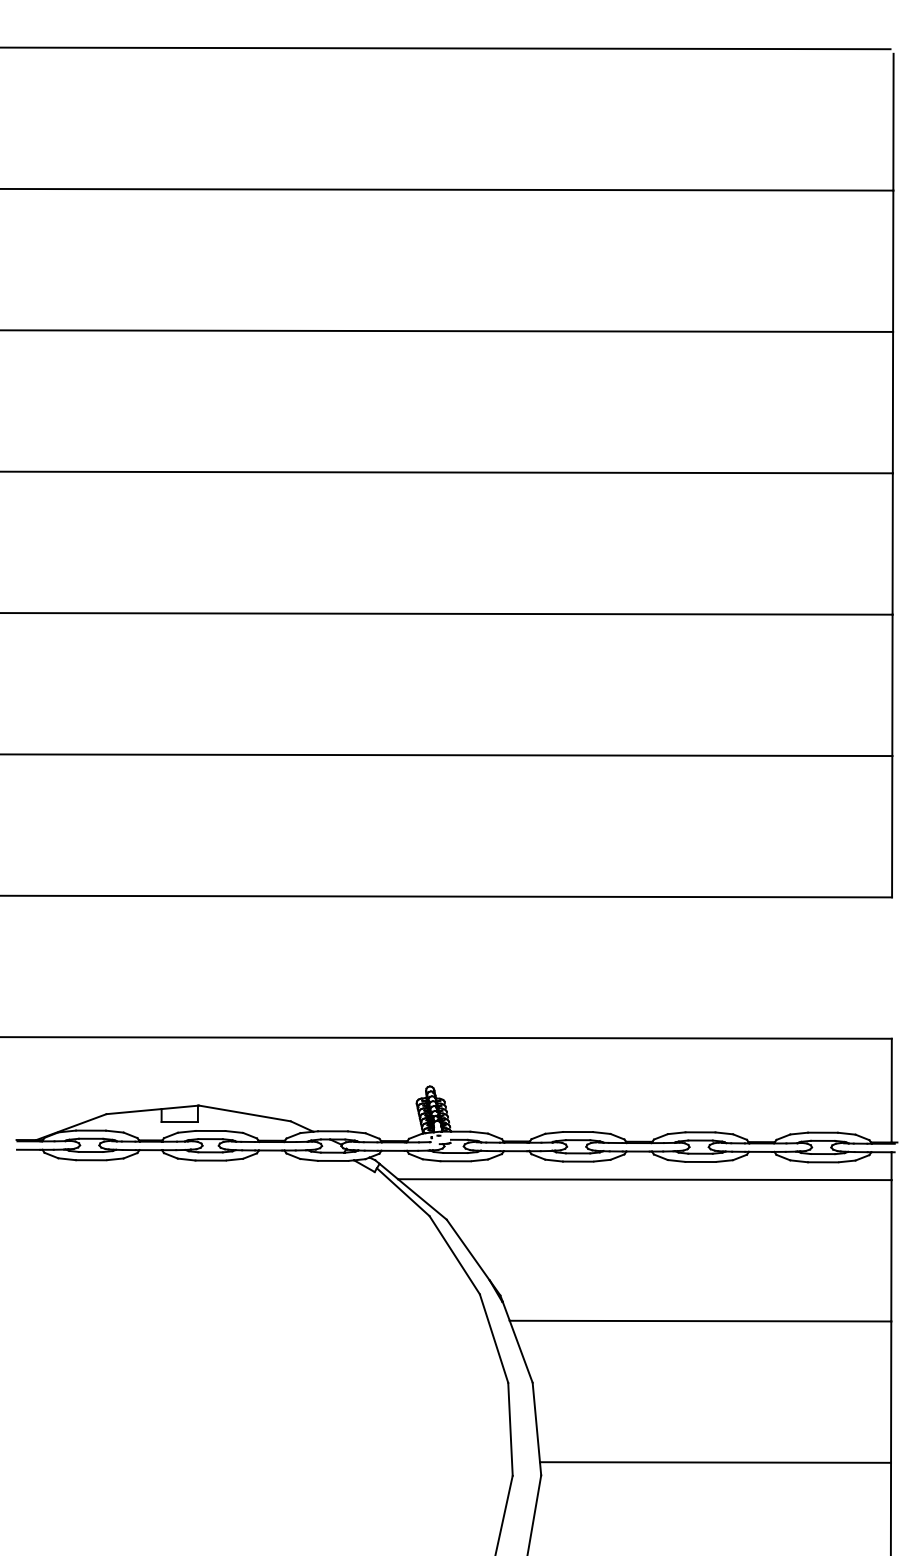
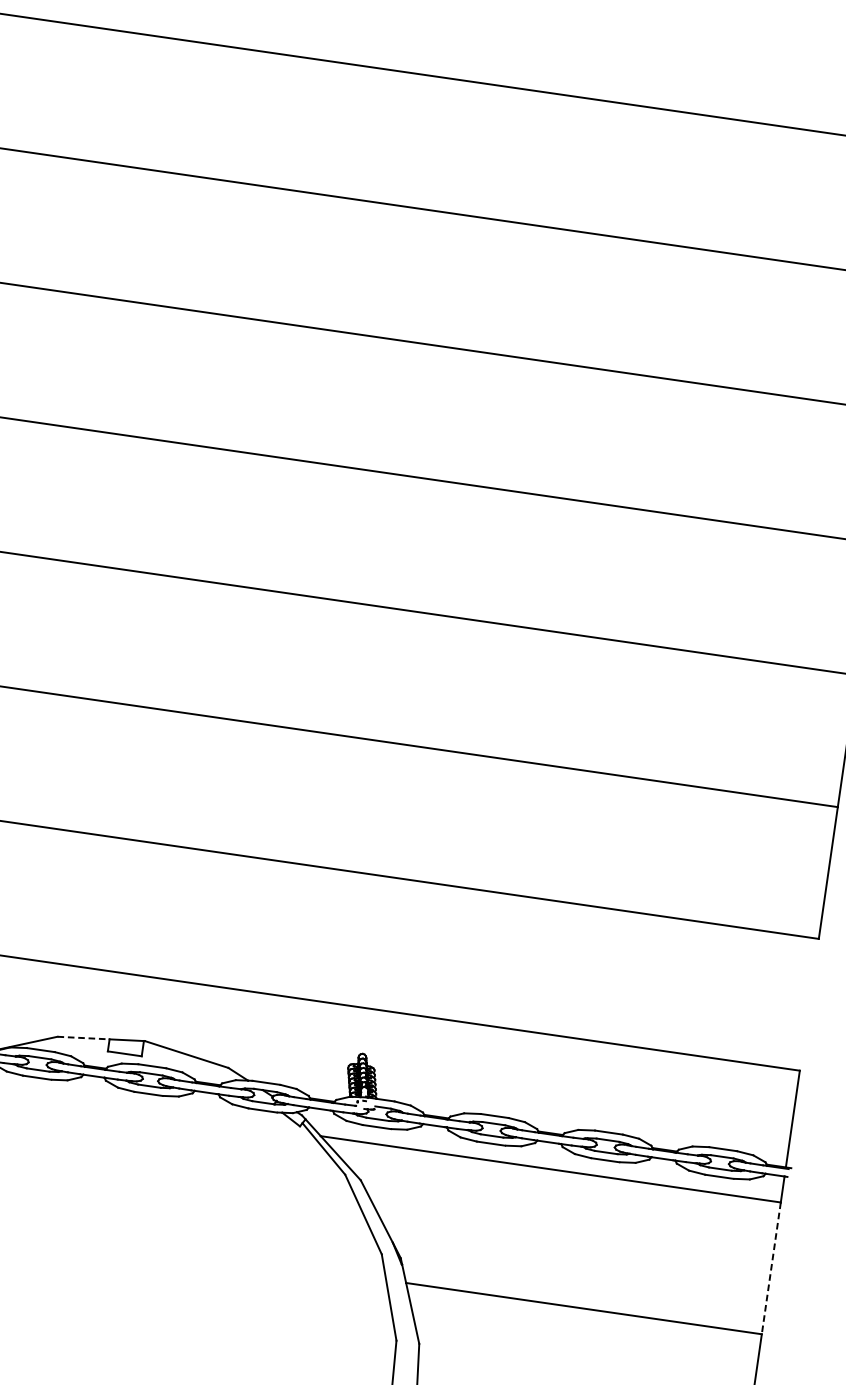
line: (134, 1111) -> (83, 1038), solid -> dashed
line: (891, 1250) -> (771, 1268), solid -> dashed

